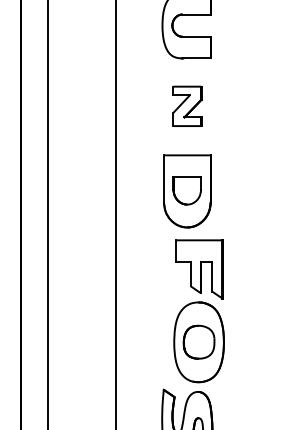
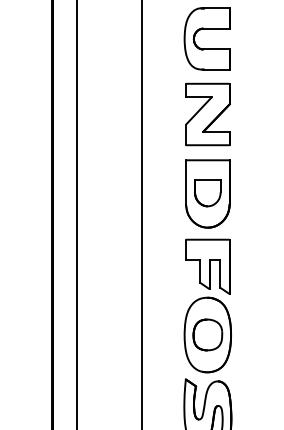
part: (186, 106) -> (207, 114), size x1.67
part: (198, 310) -> (207, 305), moved

